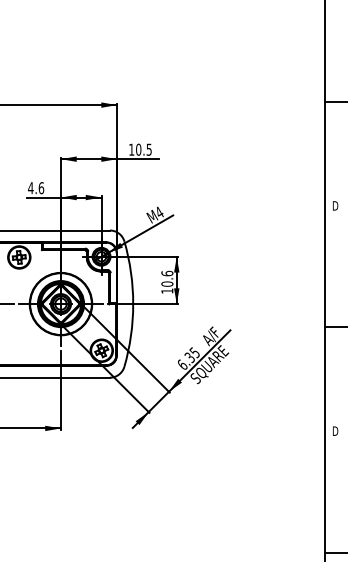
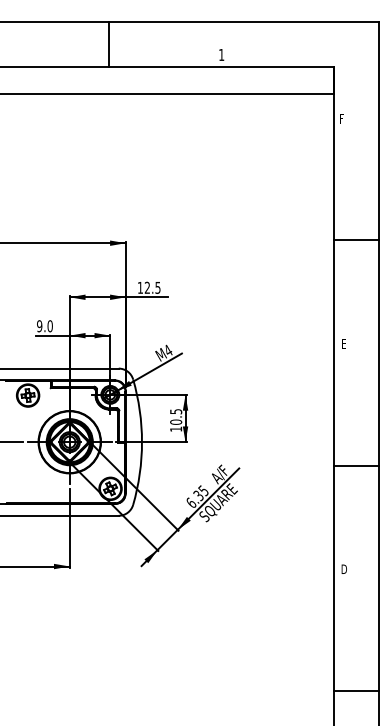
text: (138, 149) -> (147, 287), 10.5 -> 12.5
text: (35, 188) -> (44, 326), 4.6 -> 9.0
text: (334, 205) -> (343, 343), D -> E
text: (167, 273) -> (176, 411), 10.6 -> 10.5

